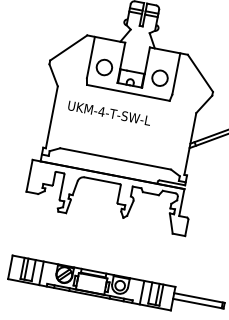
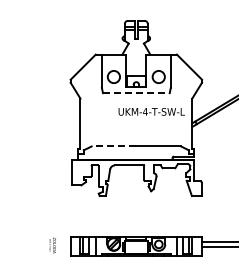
line: (128, 93) -> (136, 93), solid -> dashed
text: (109, 112) -> (151, 111), moved
line: (87, 153) -> (113, 146), solid -> dashed

